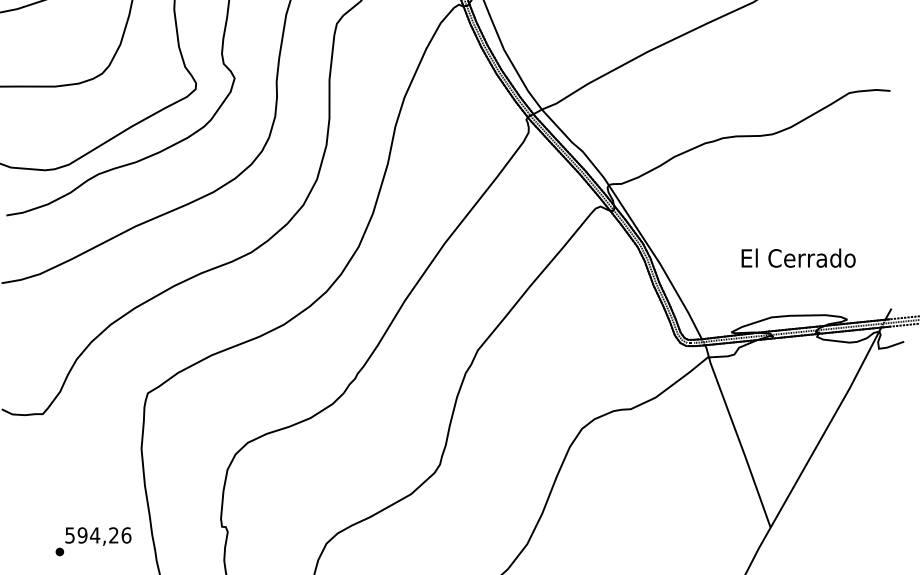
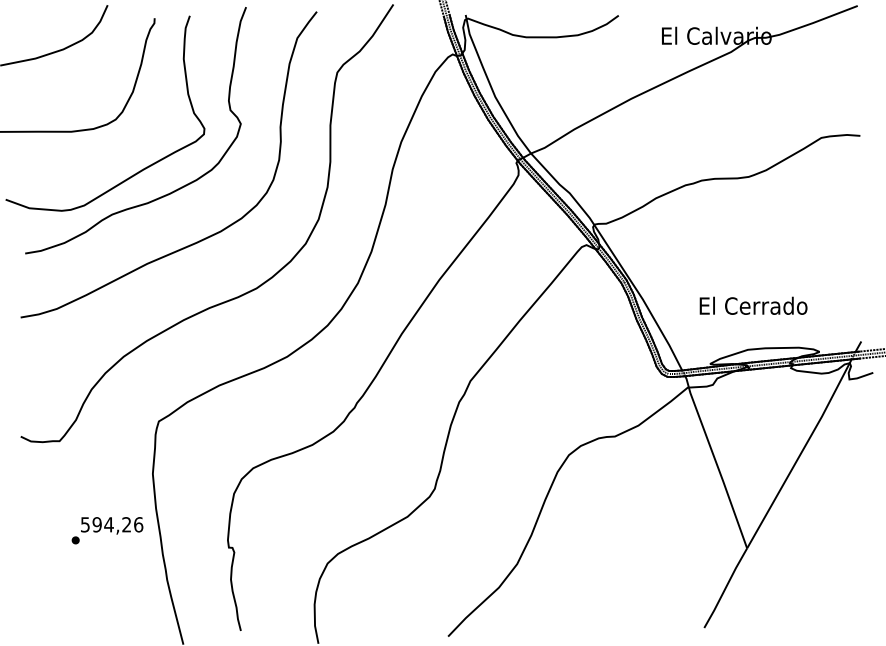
text: (798, 257) -> (753, 305), moved
text: (93, 541) -> (107, 530), moved

